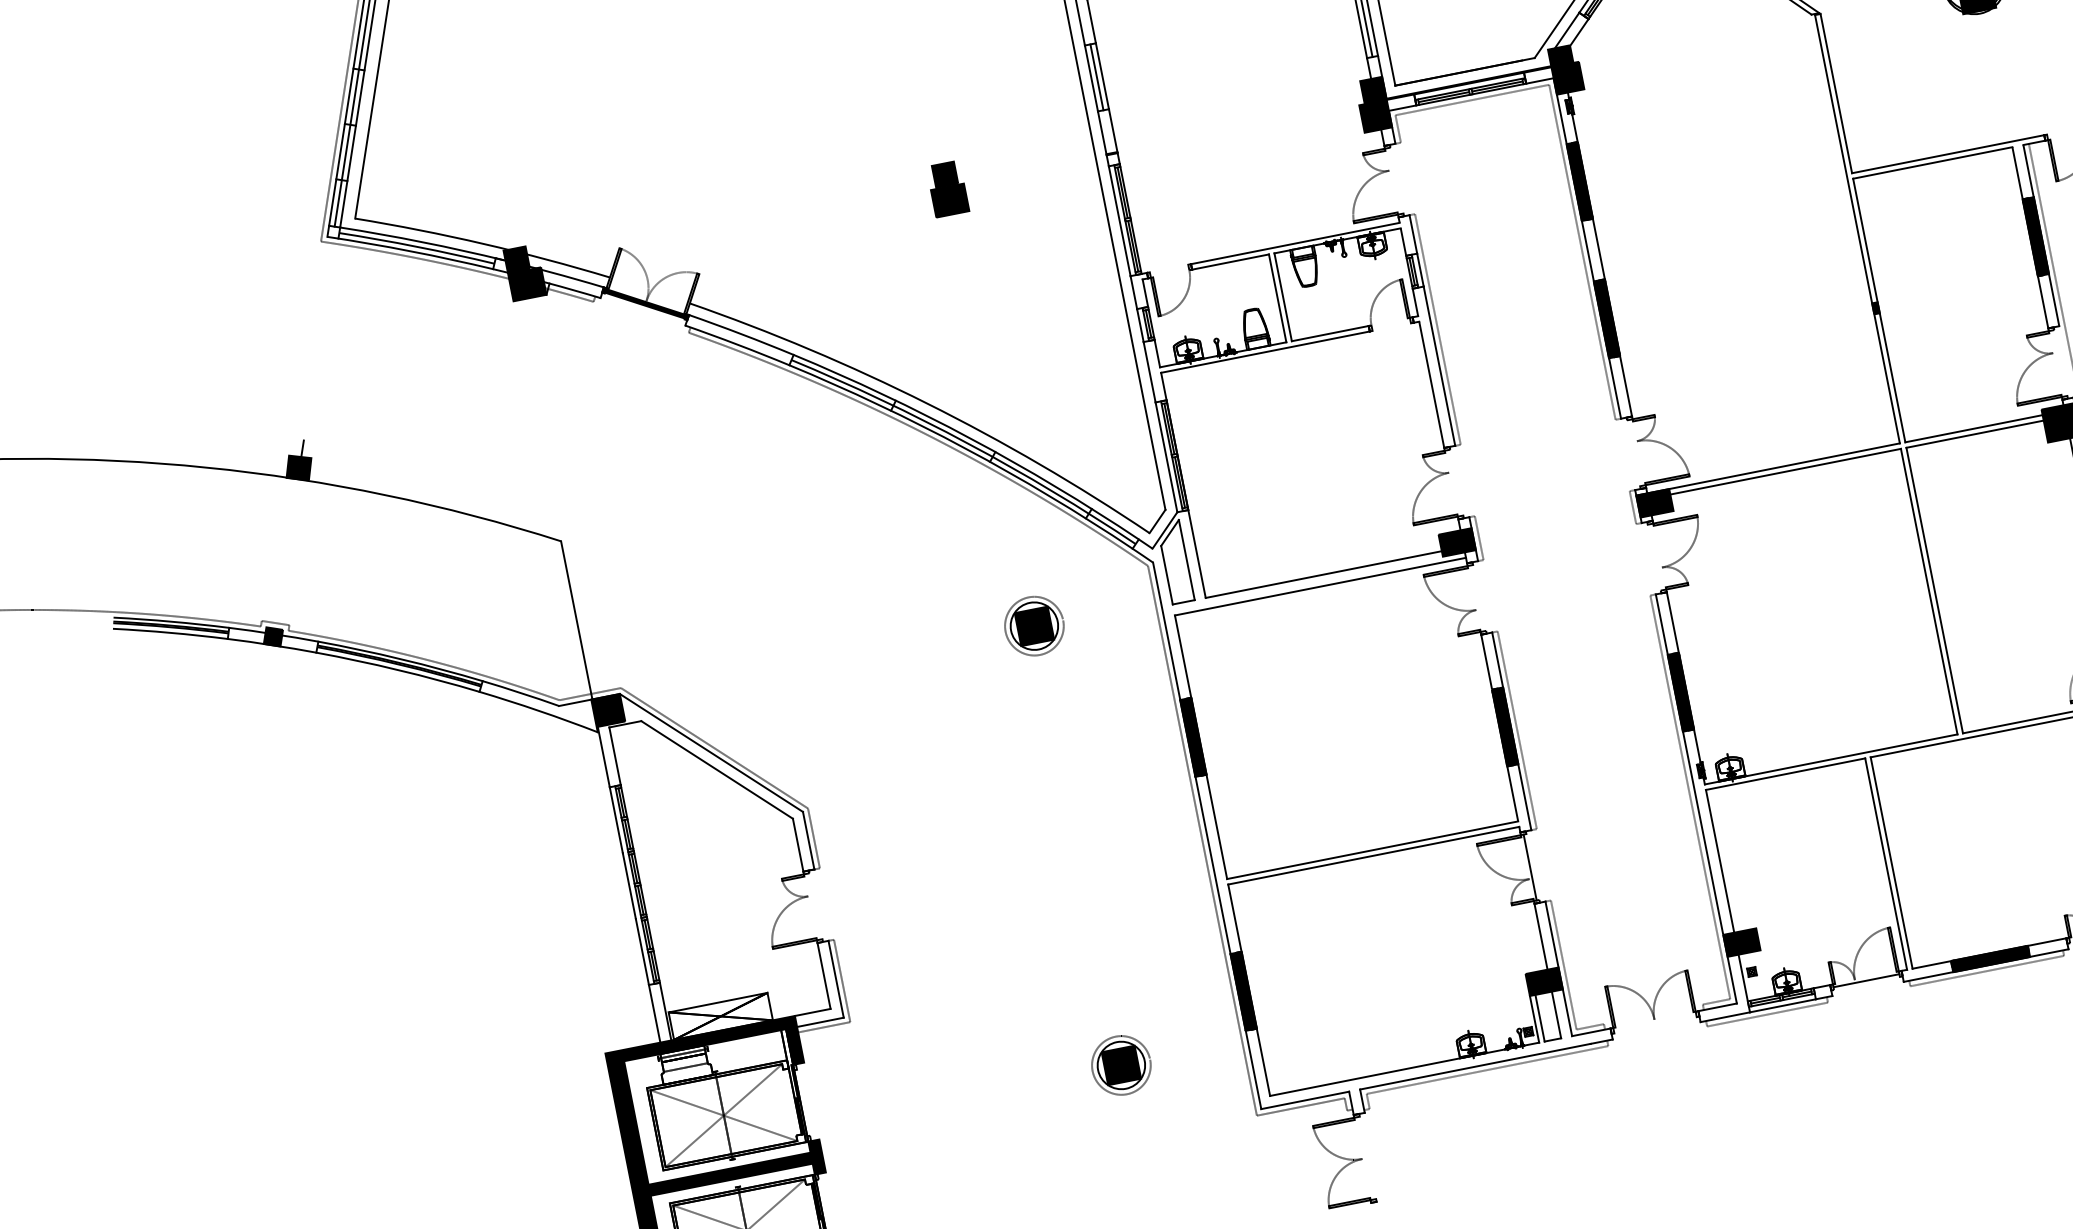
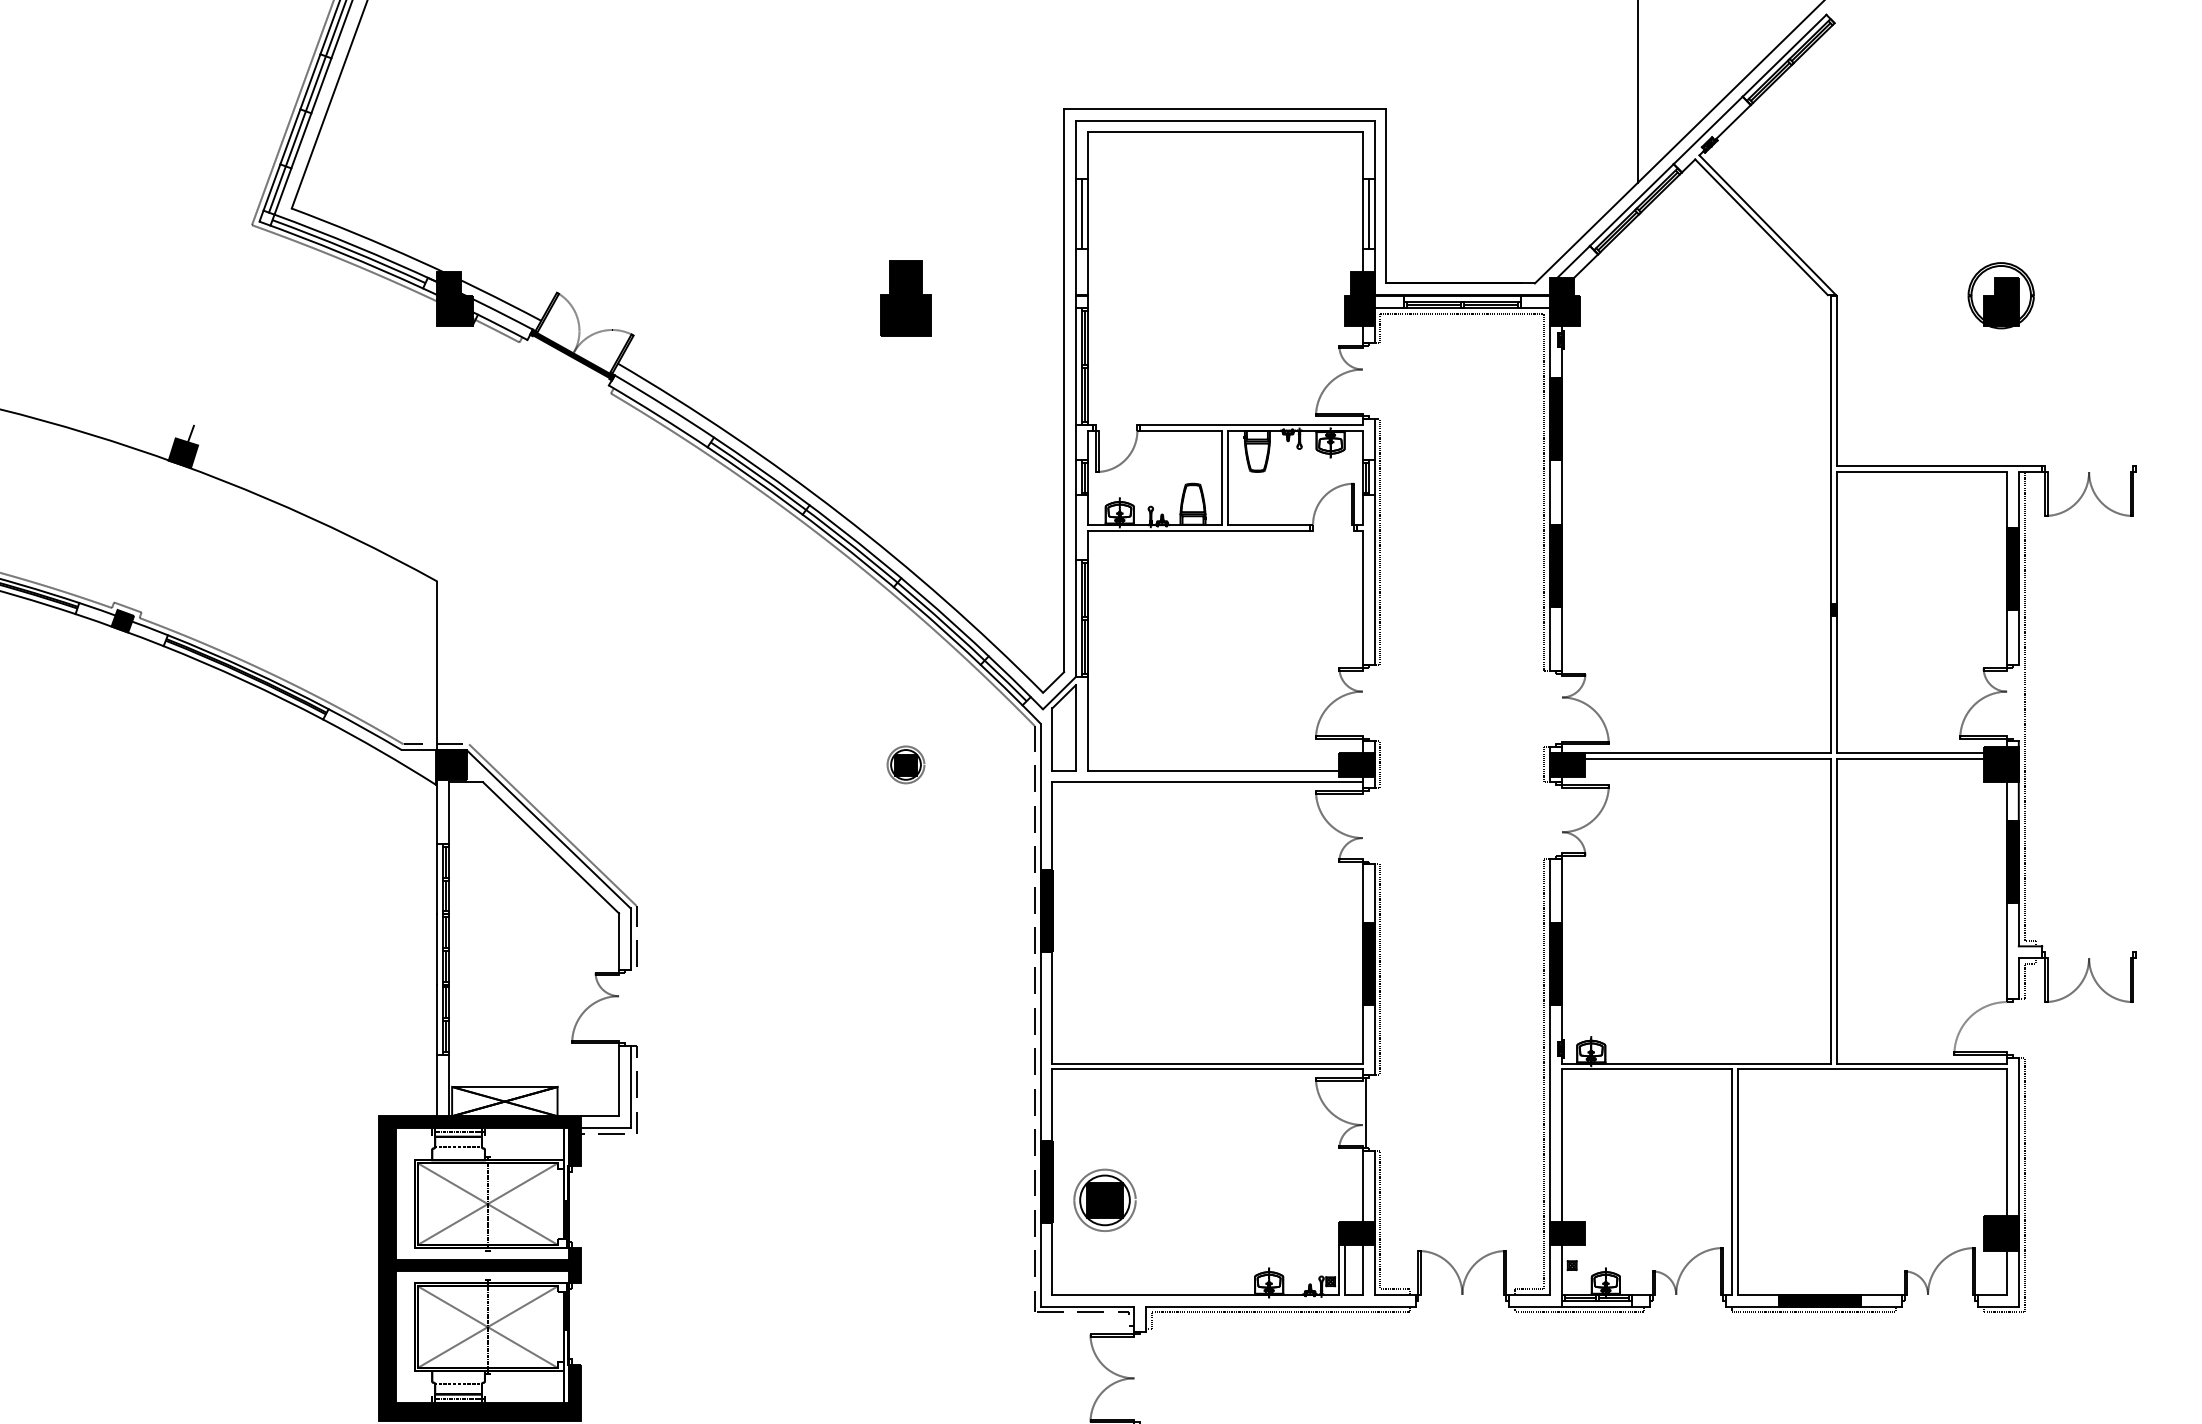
part: (947, 189) -> (905, 298), size x1.4
part: (1033, 625) -> (905, 764), size x0.6
line: (1866, 980) -> (1687, 1297), removed
part: (1120, 1064) -> (1104, 1199), moved

